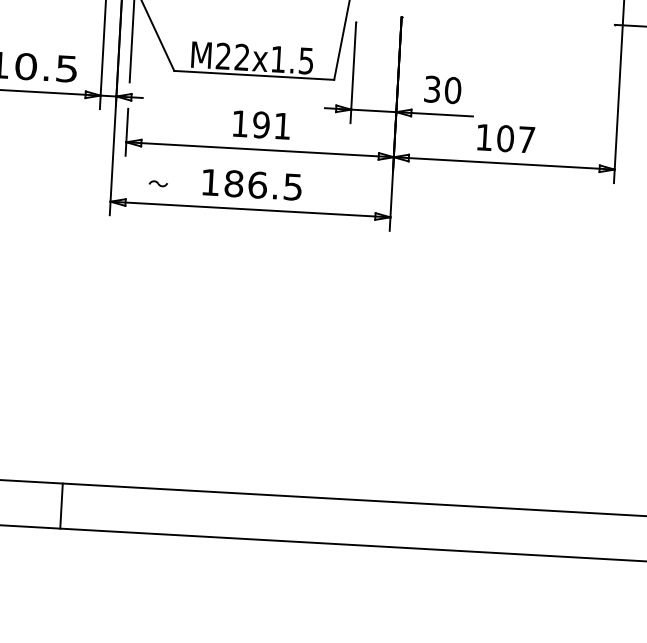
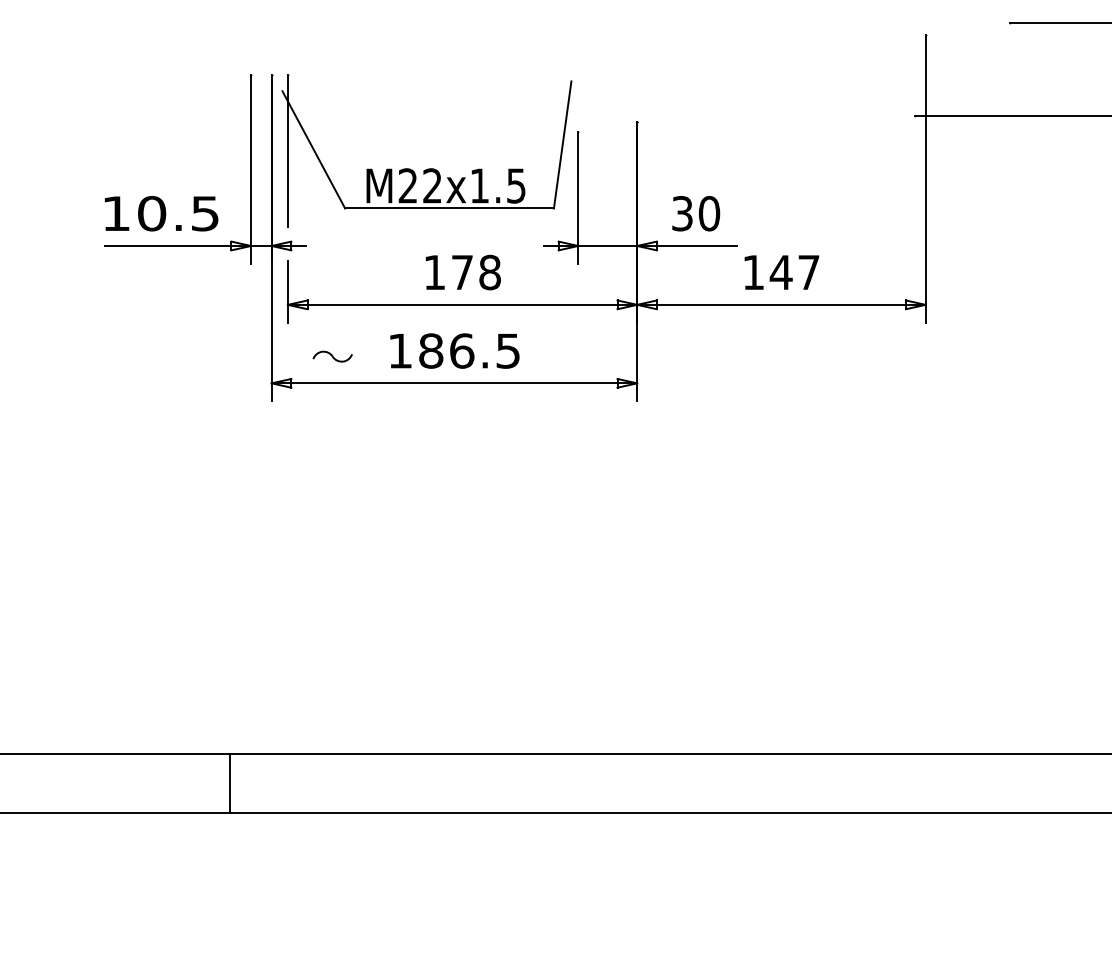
text: (271, 125) -> (475, 272), 191 -> 178
text: (504, 138) -> (780, 272), 107 -> 147
part: (158, 183) -> (332, 356), size x1.67

